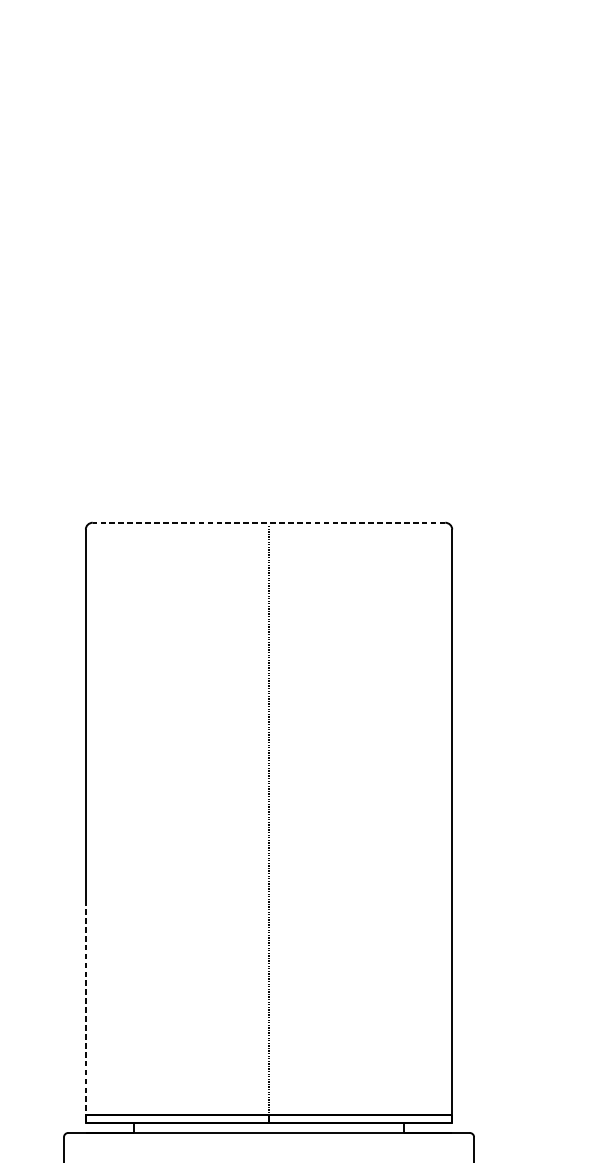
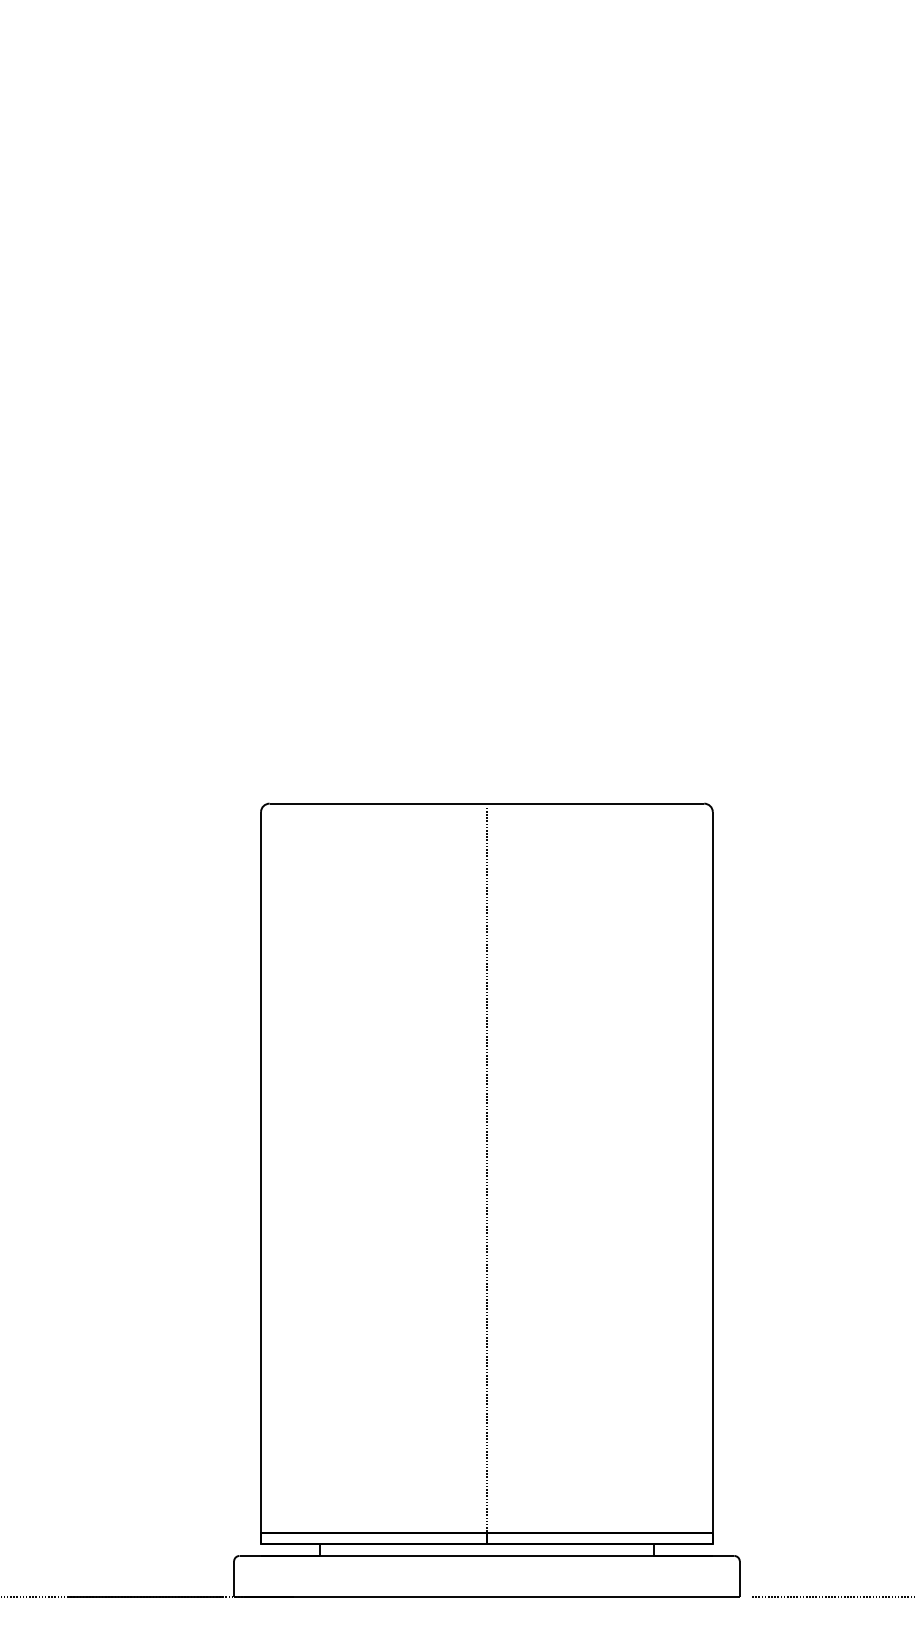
line: (268, 522) -> (486, 803), dashed -> solid
line: (86, 1007) -> (261, 1401), dashed -> solid

